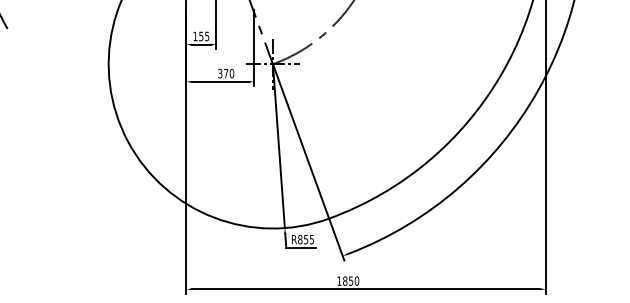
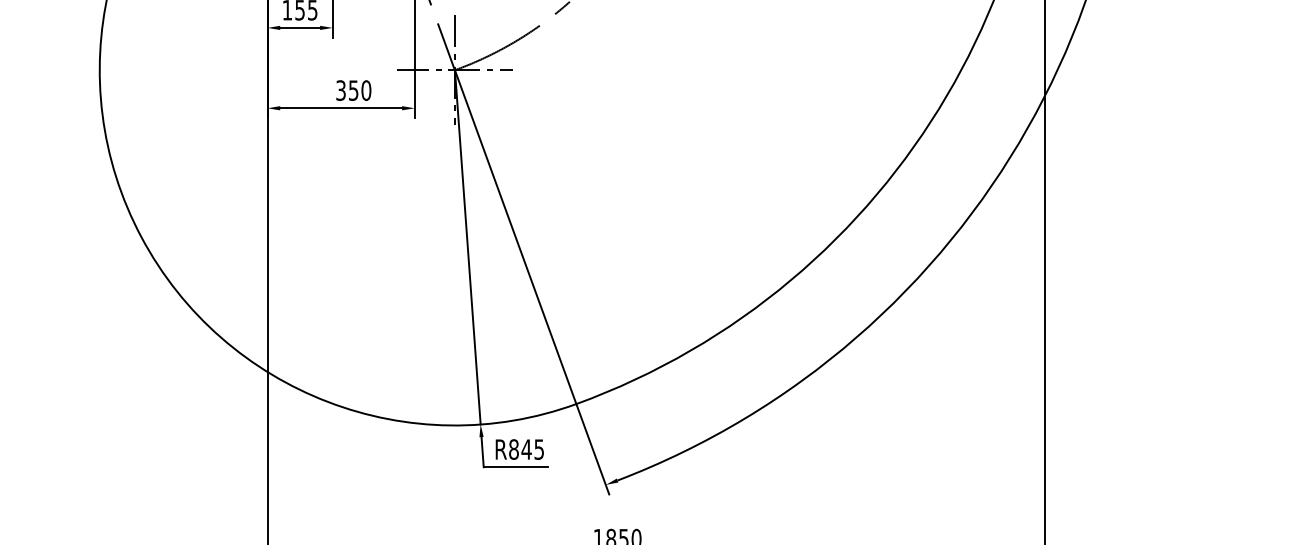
text: (226, 73) -> (354, 90), 370 -> 350
text: (305, 239) -> (525, 449), R855 -> R845

